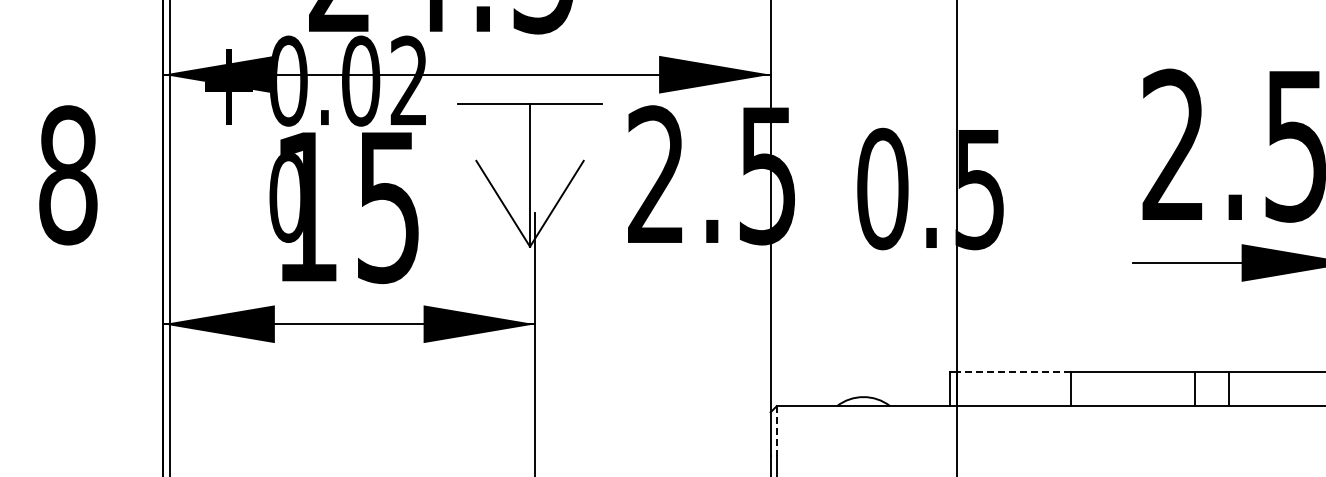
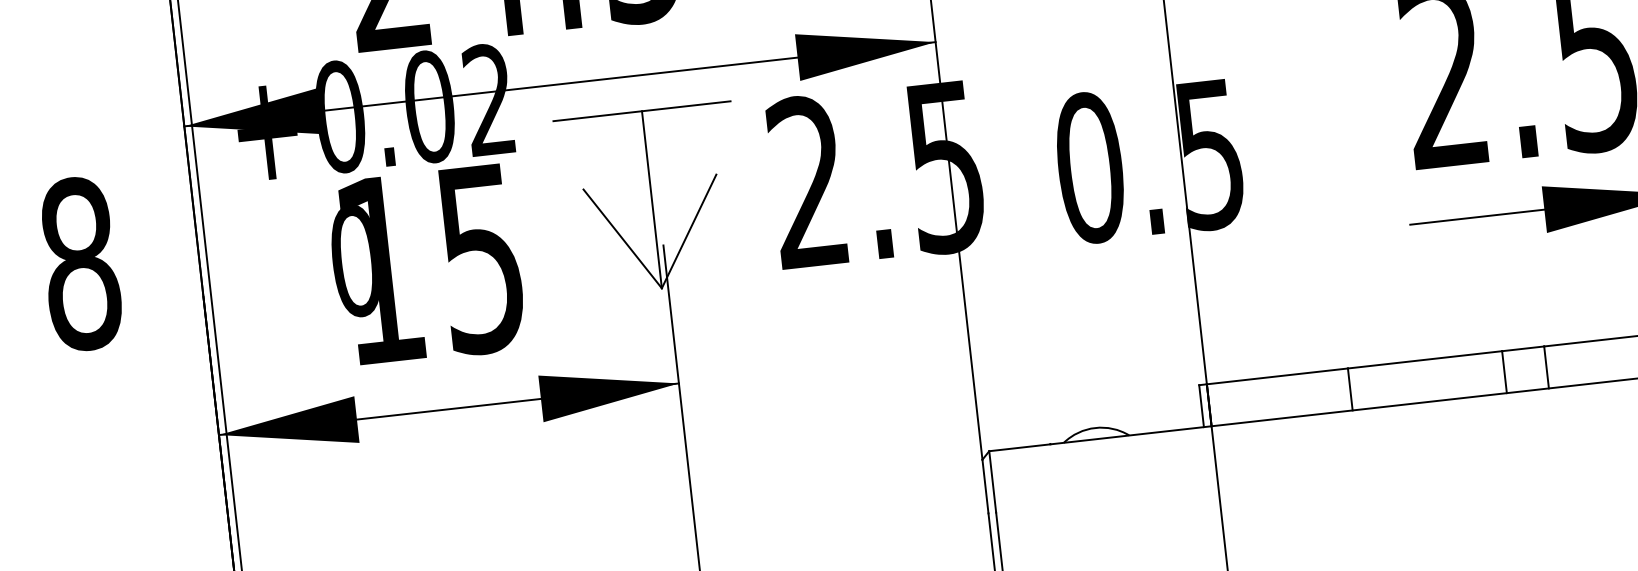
line: (1013, 372) -> (1277, 376), dashed -> solid
line: (776, 430) -> (992, 481), dashed -> solid

